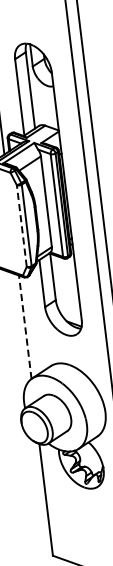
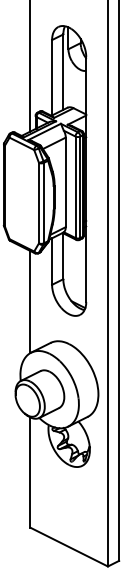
line: (21, 225) -> (38, 202), dashed -> solid
line: (25, 326) -> (30, 301), dashed -> solid

